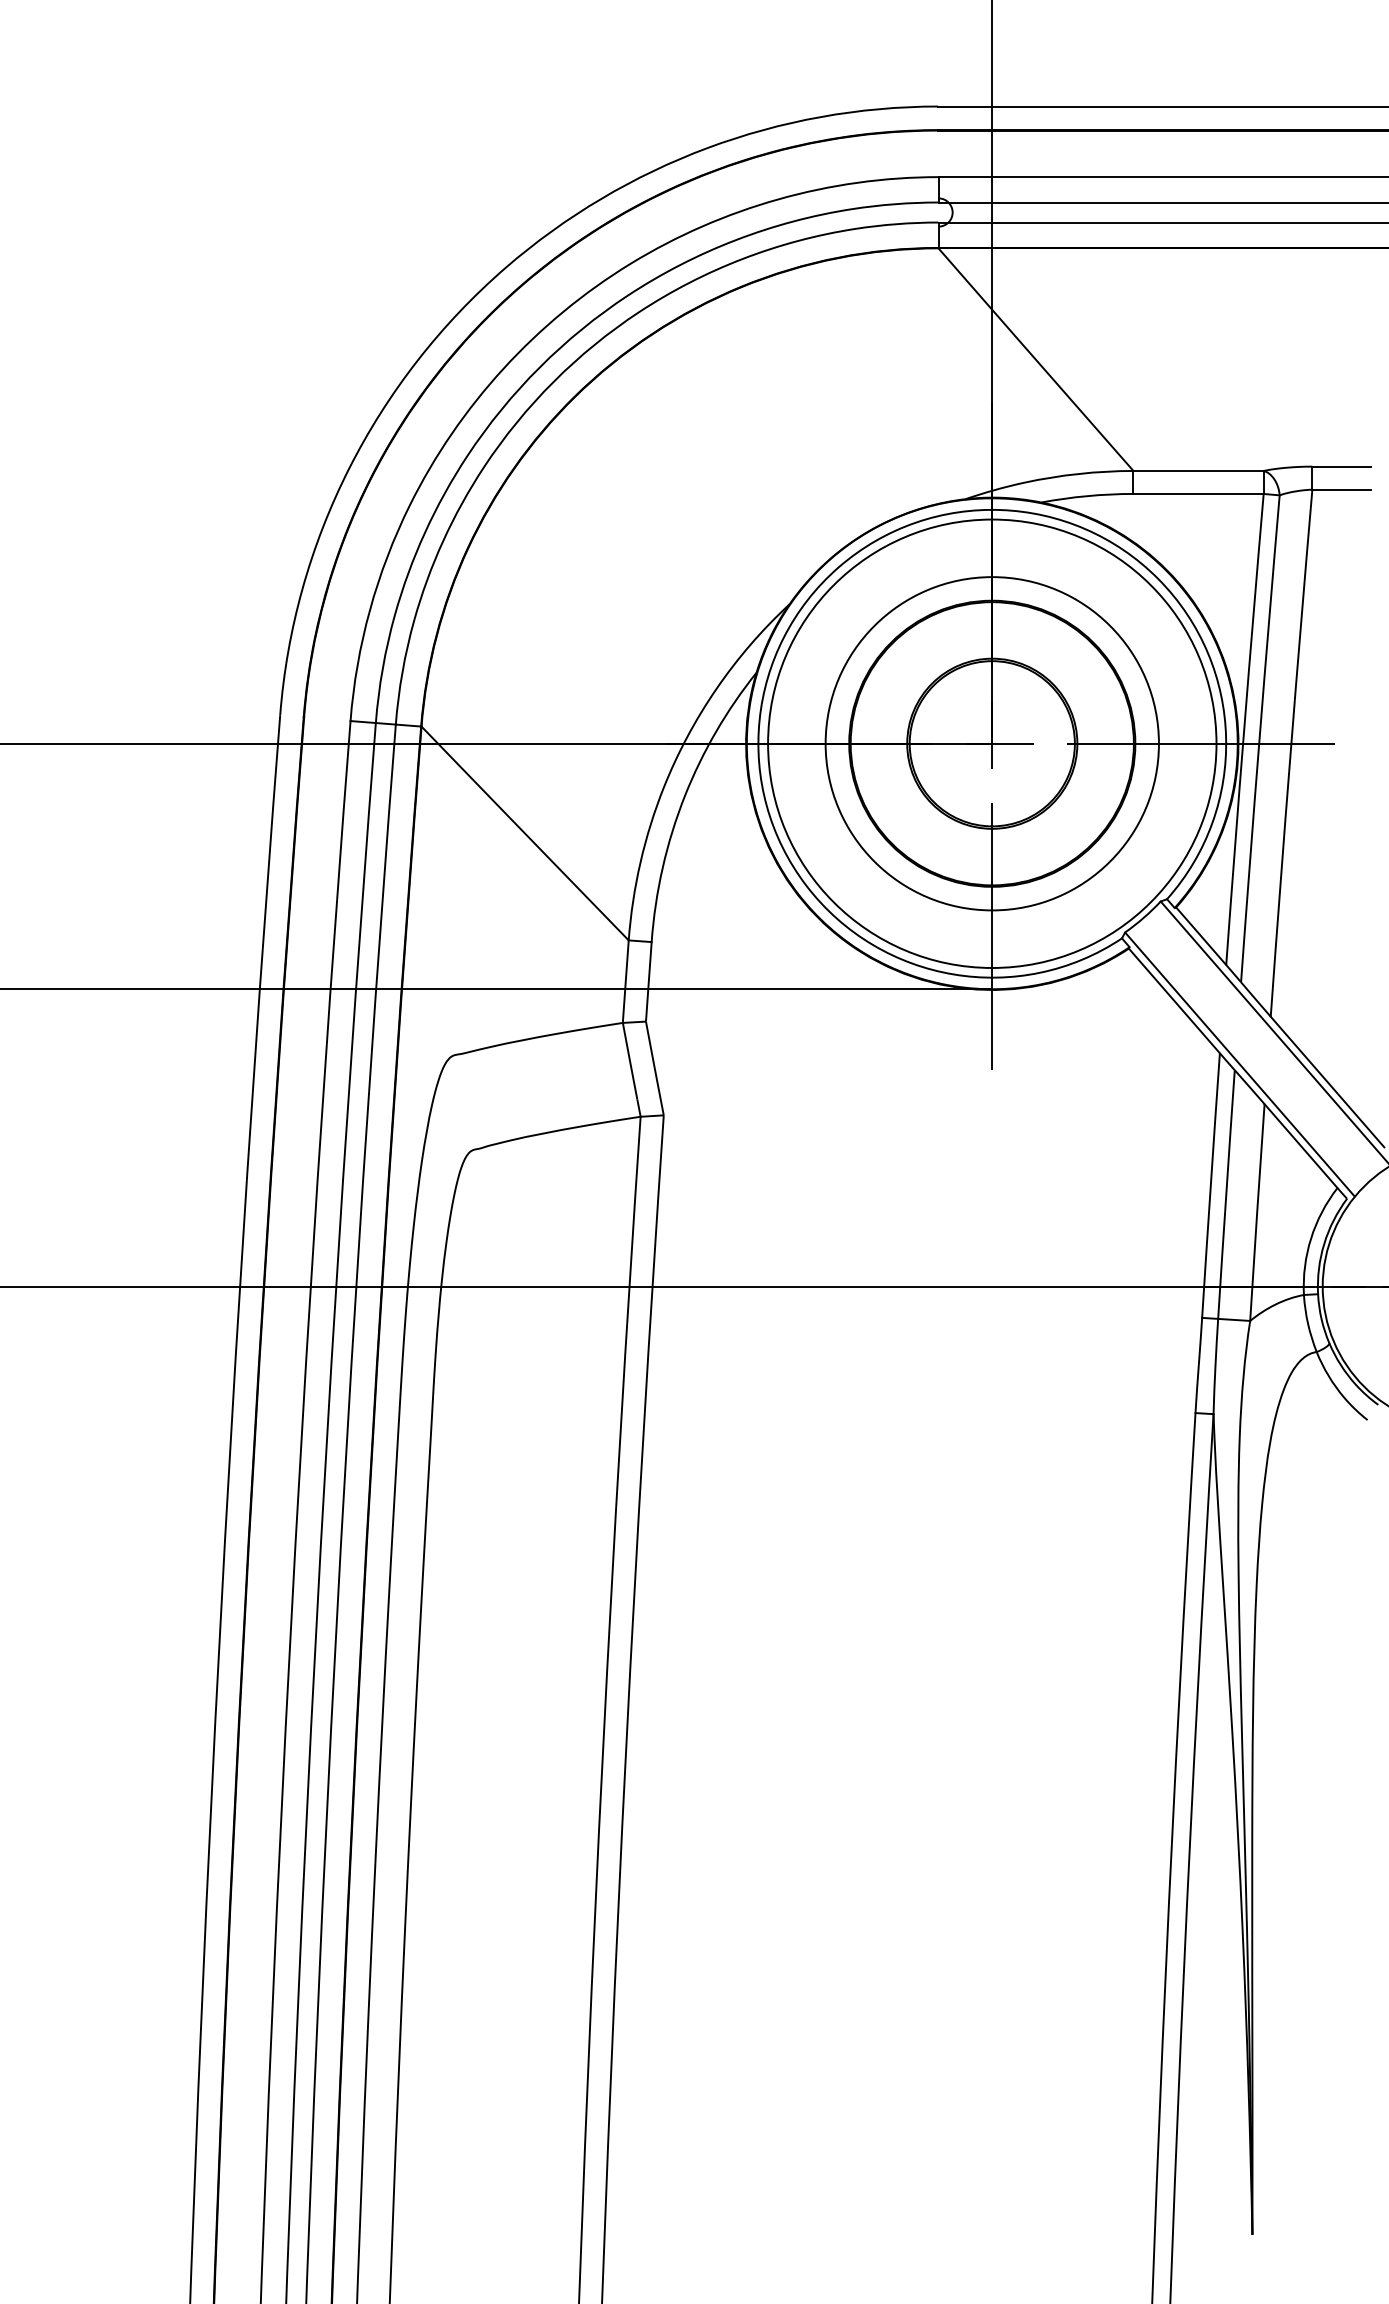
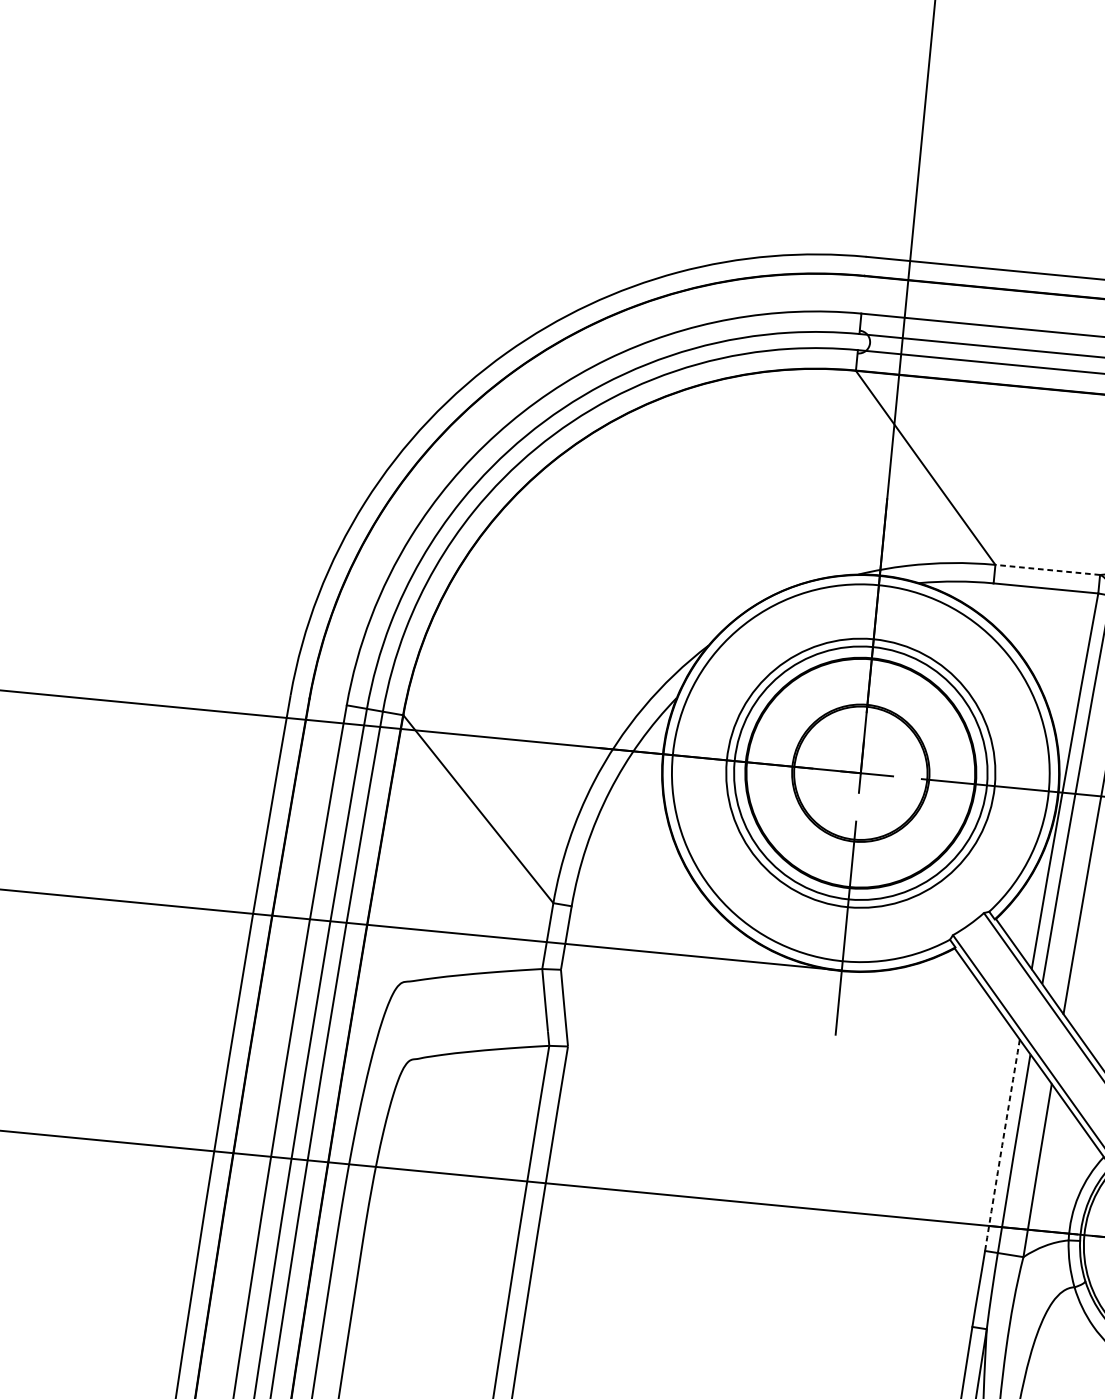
line: (1198, 470) -> (1047, 569), solid -> dashed
circle: (992, 743) -> (861, 773), size x0.7
arc: (1210, 1185) -> (1002, 1145), solid -> dashed

